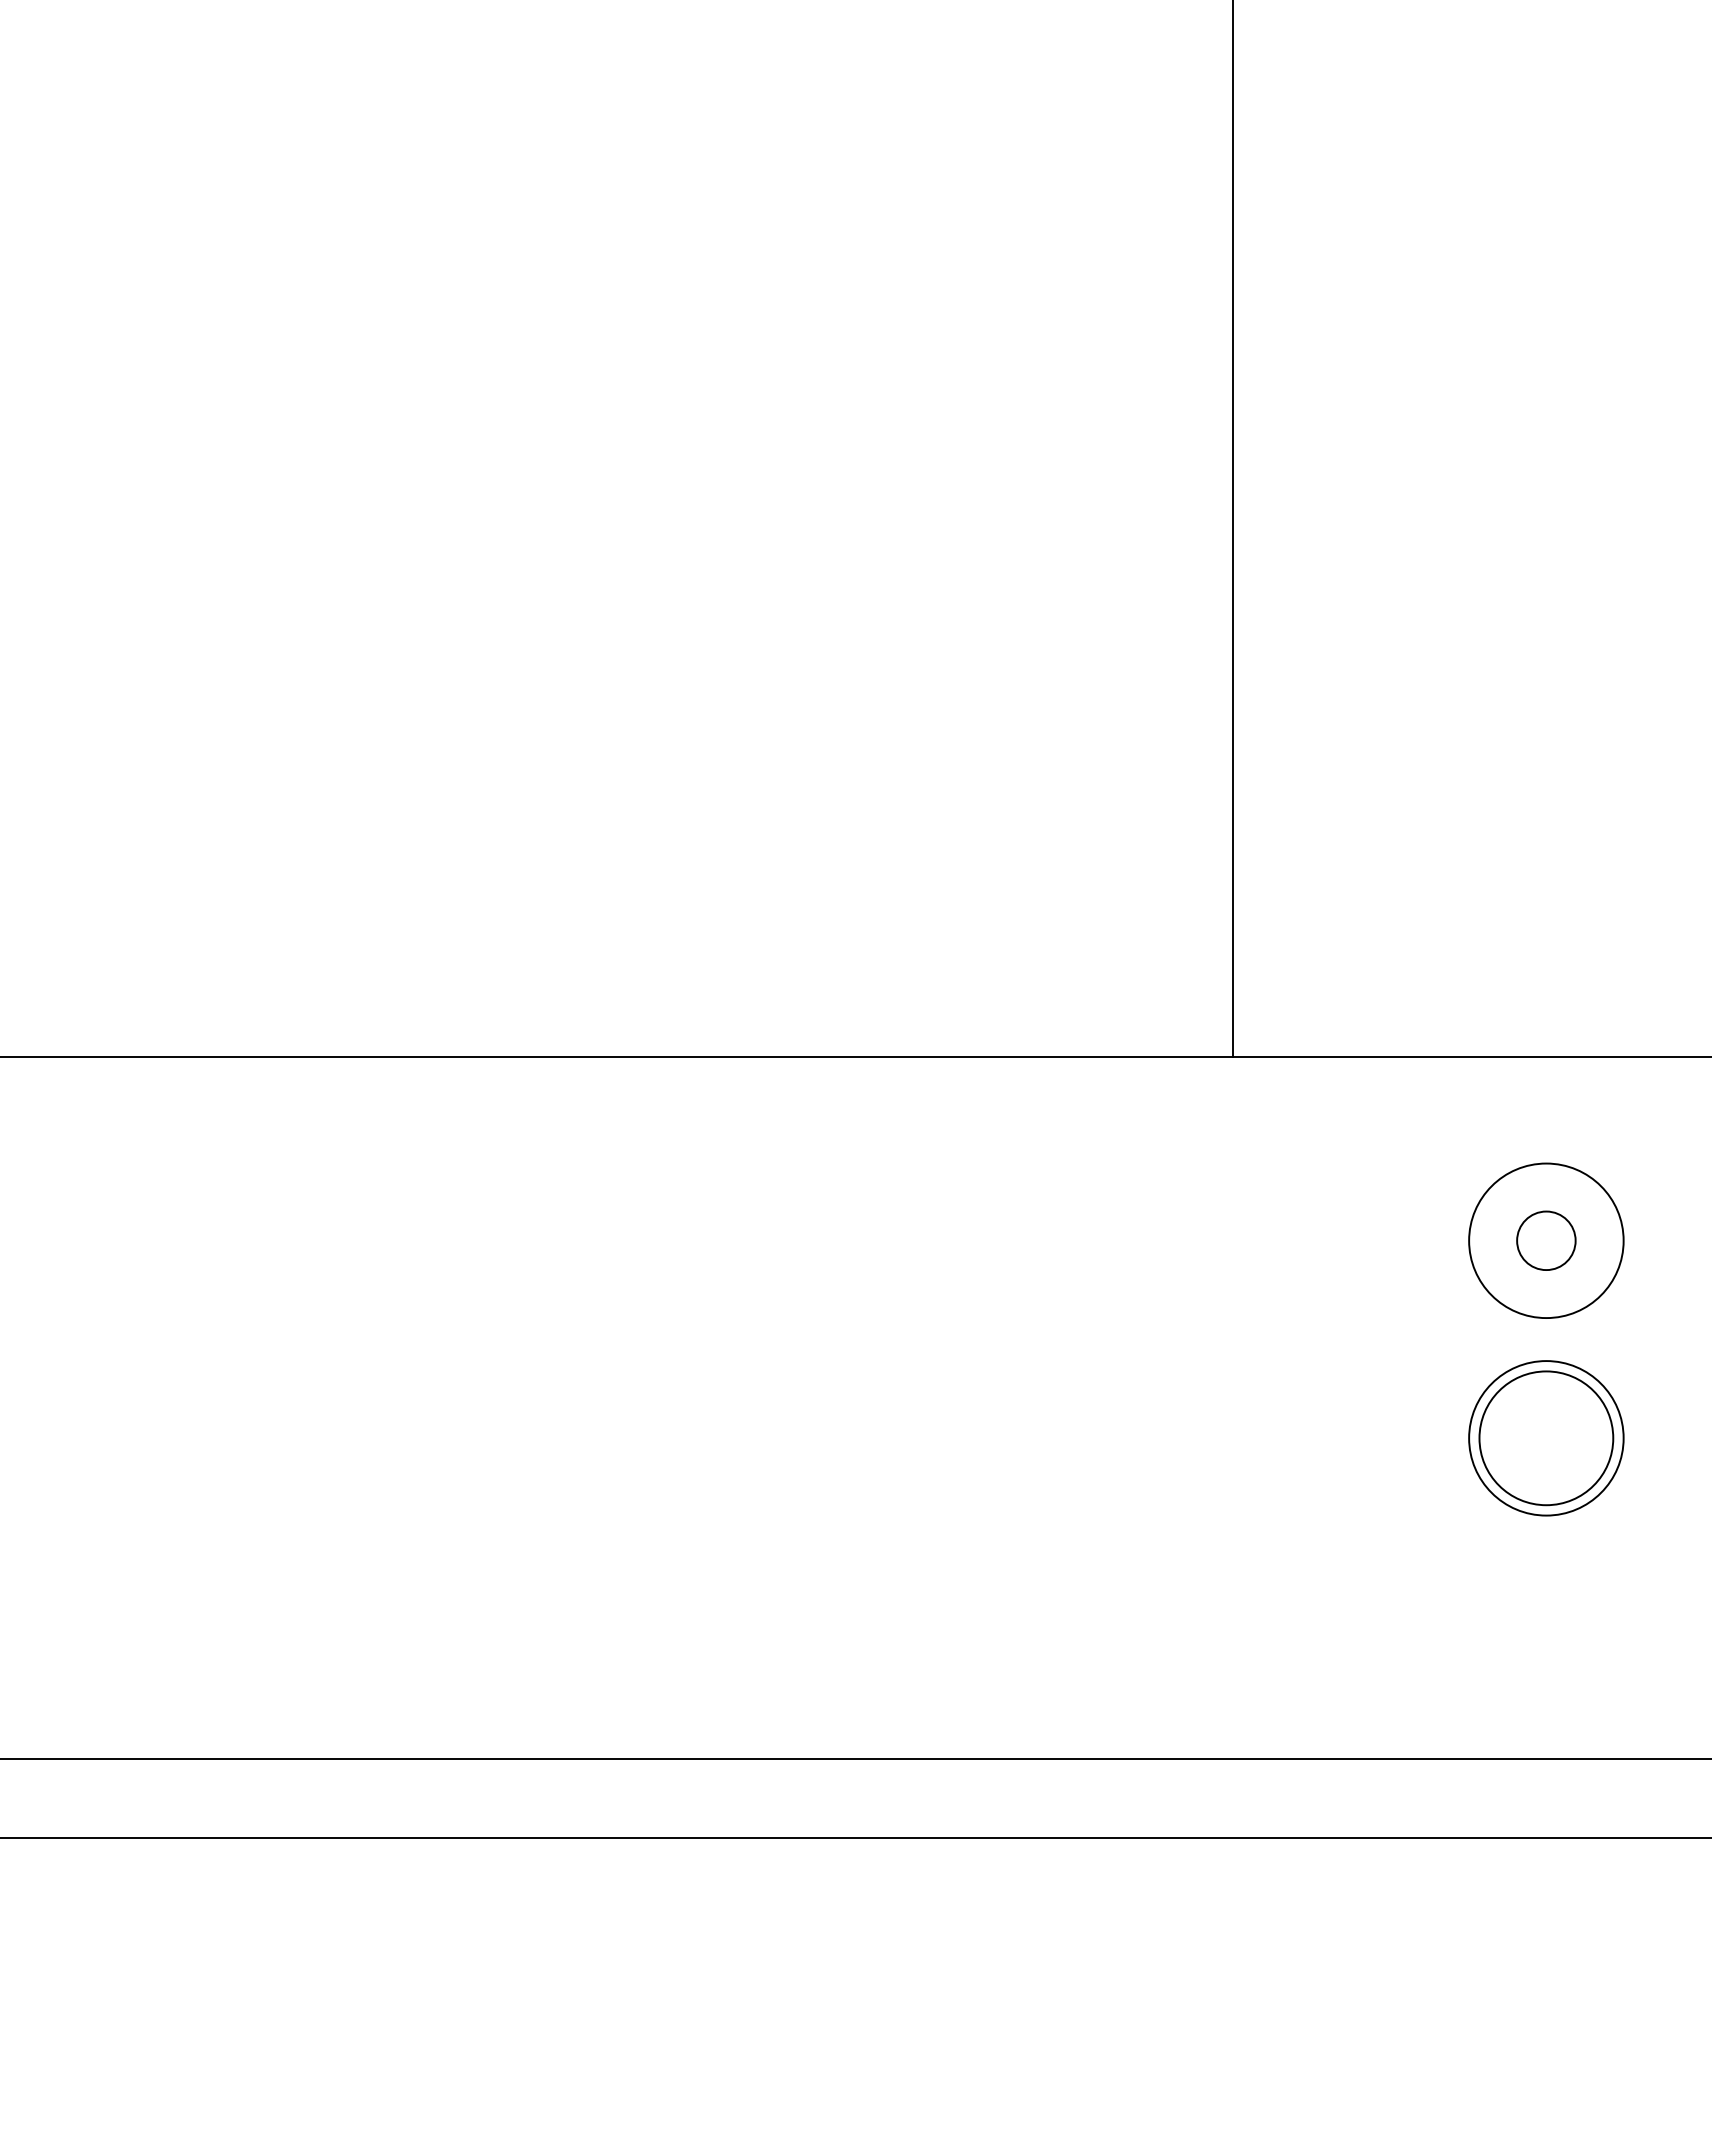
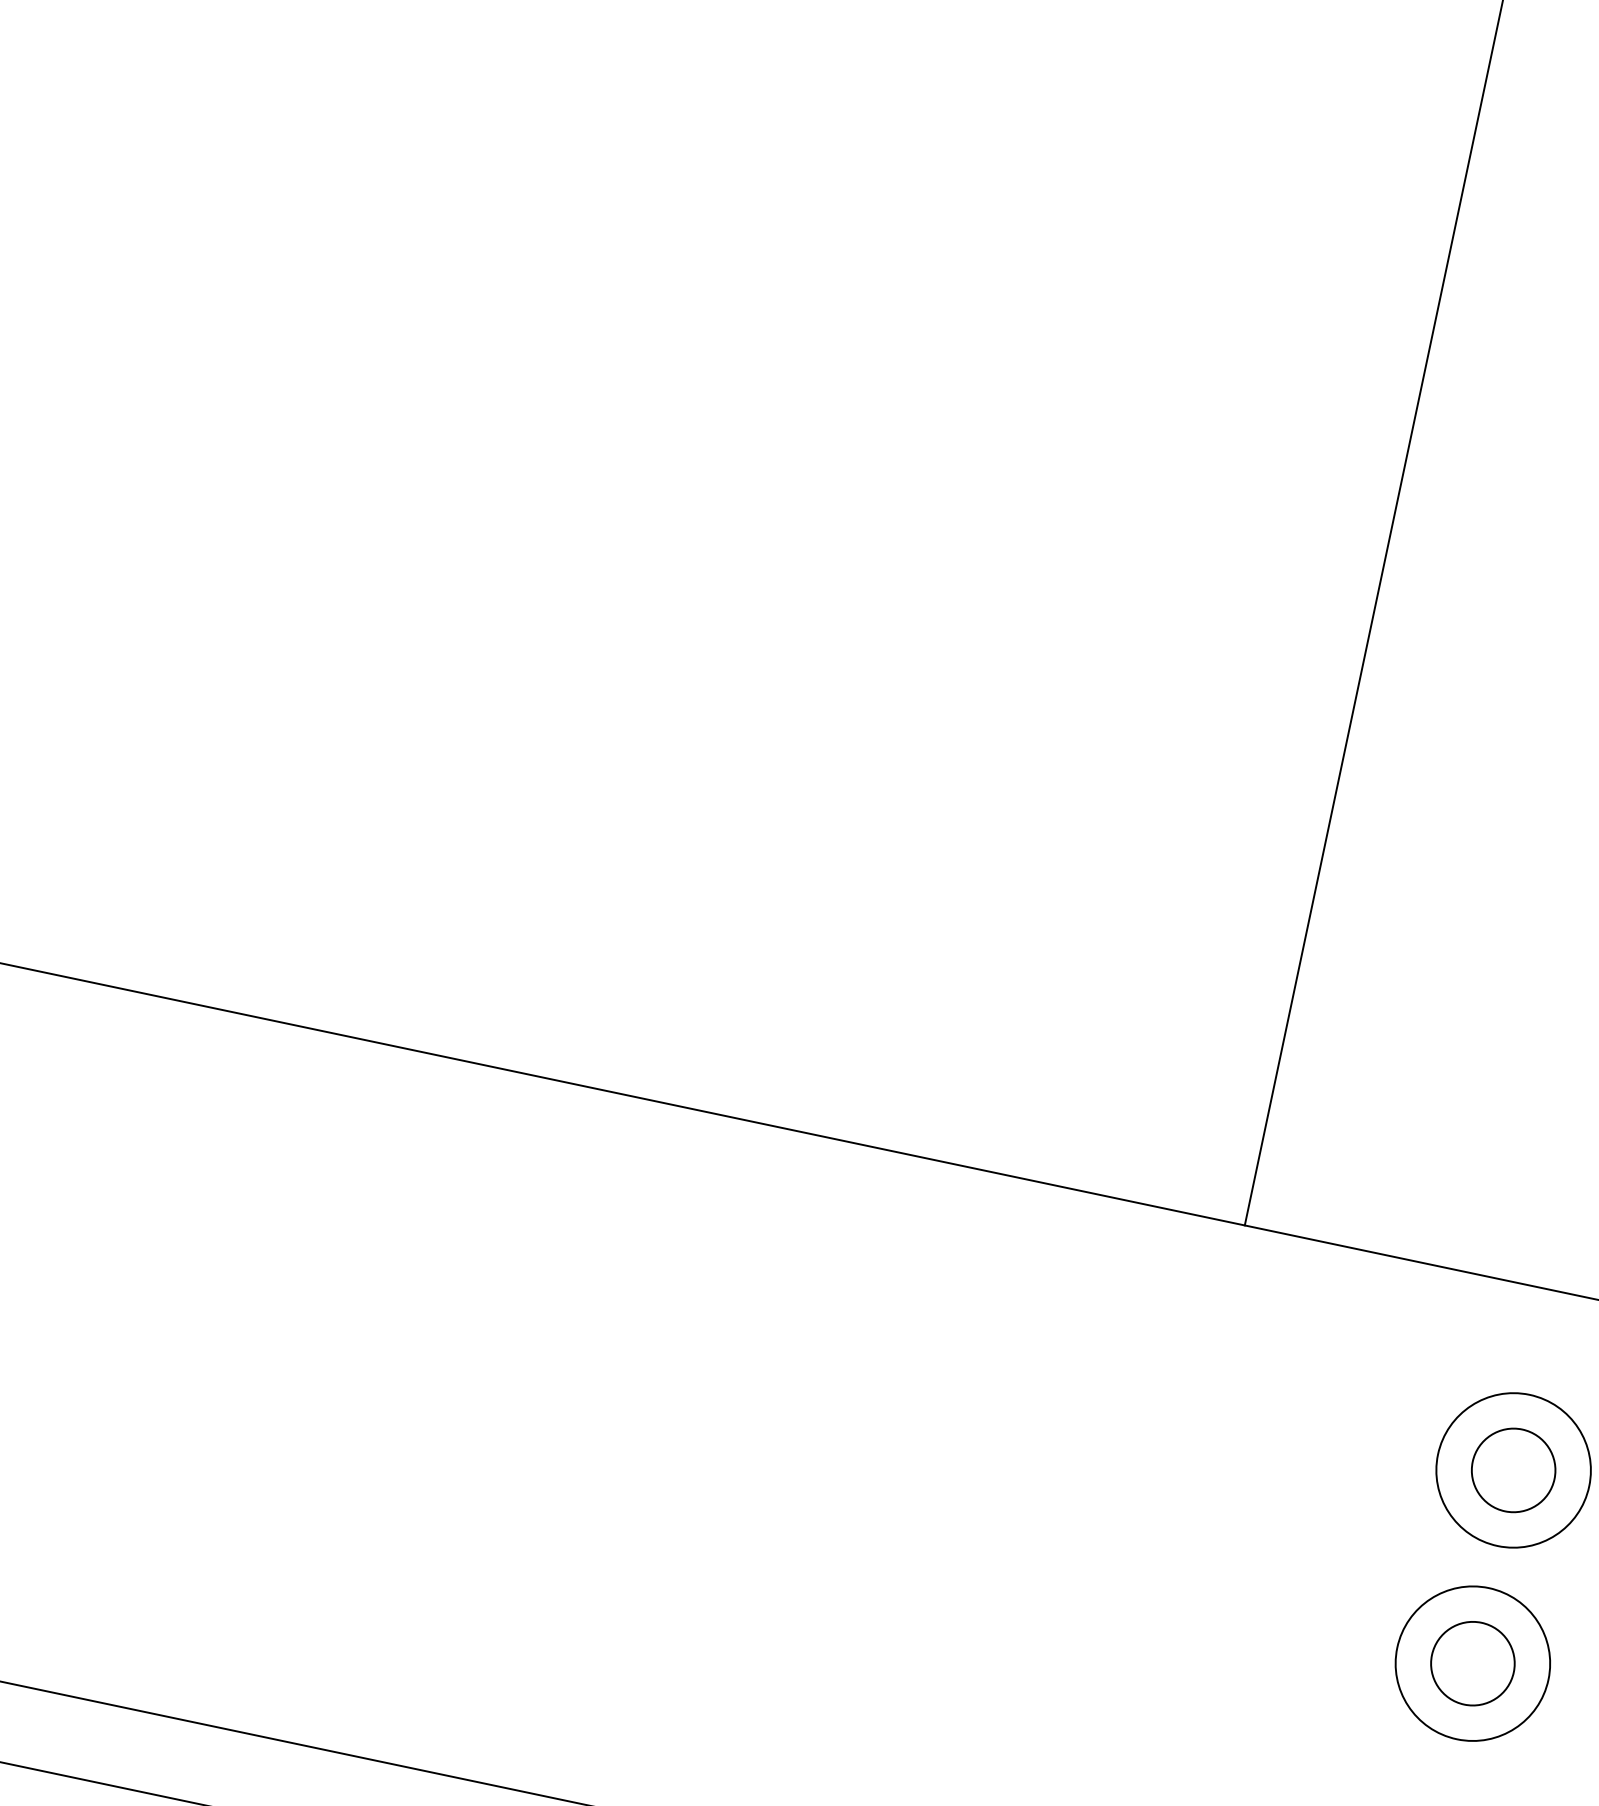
circle: (1546, 1240) -> (1513, 1470), size x1.43
circle: (1546, 1438) -> (1472, 1663), size x0.62

